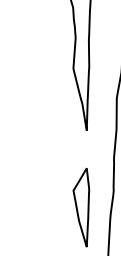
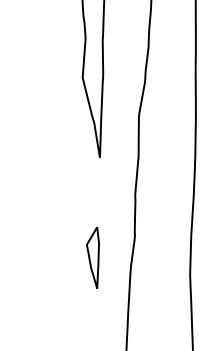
part: (80, 207) -> (92, 257), size x0.6

